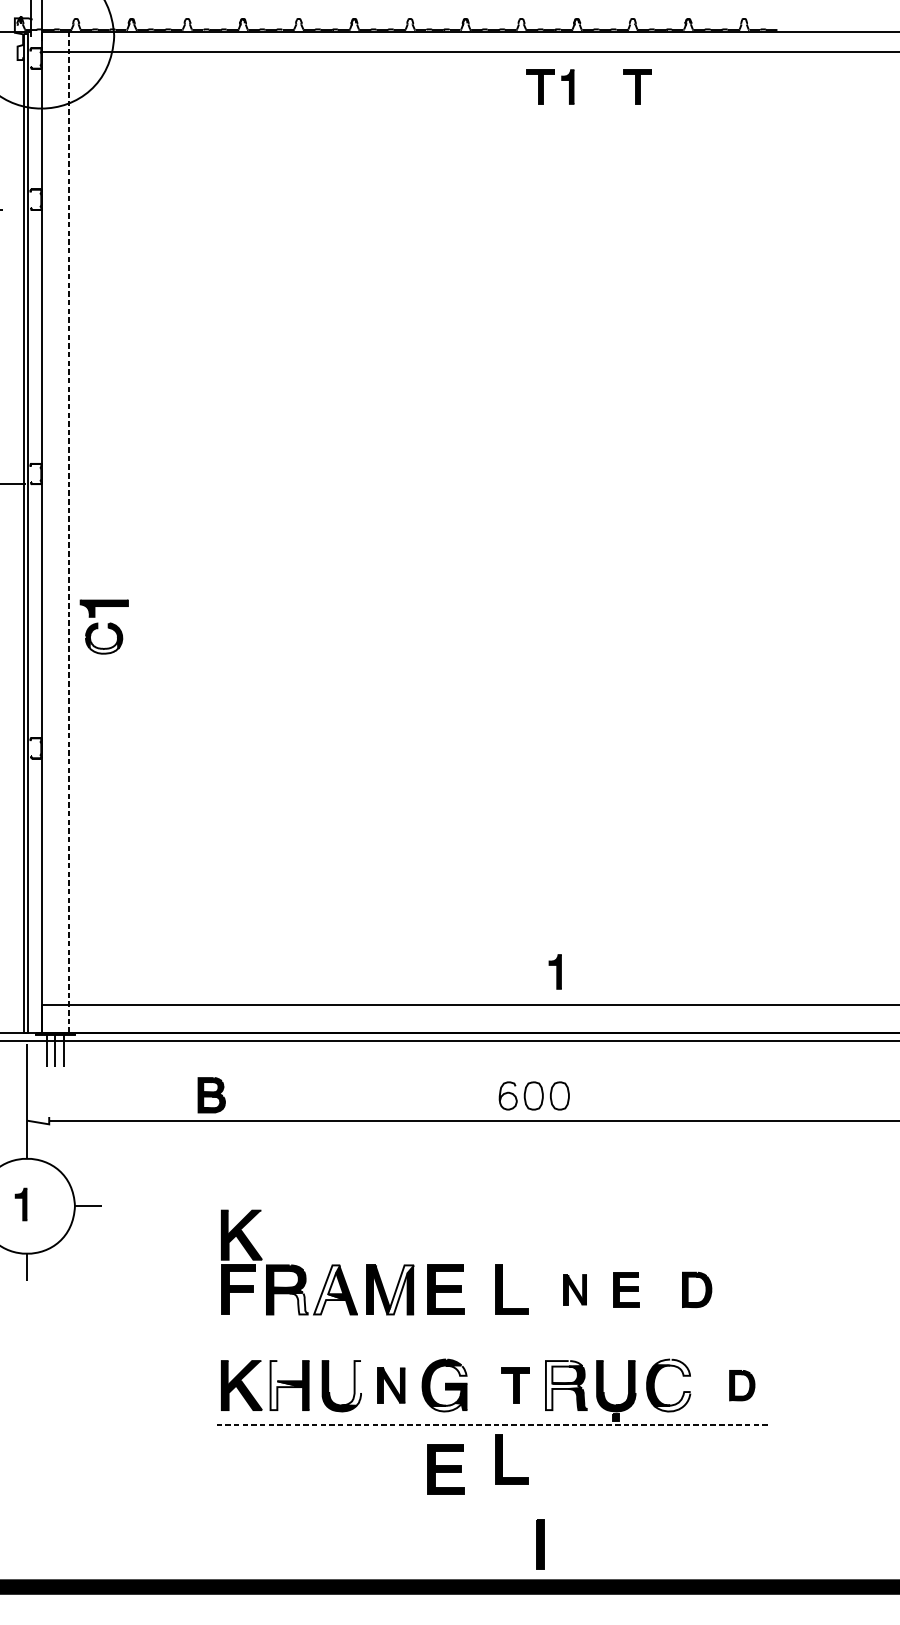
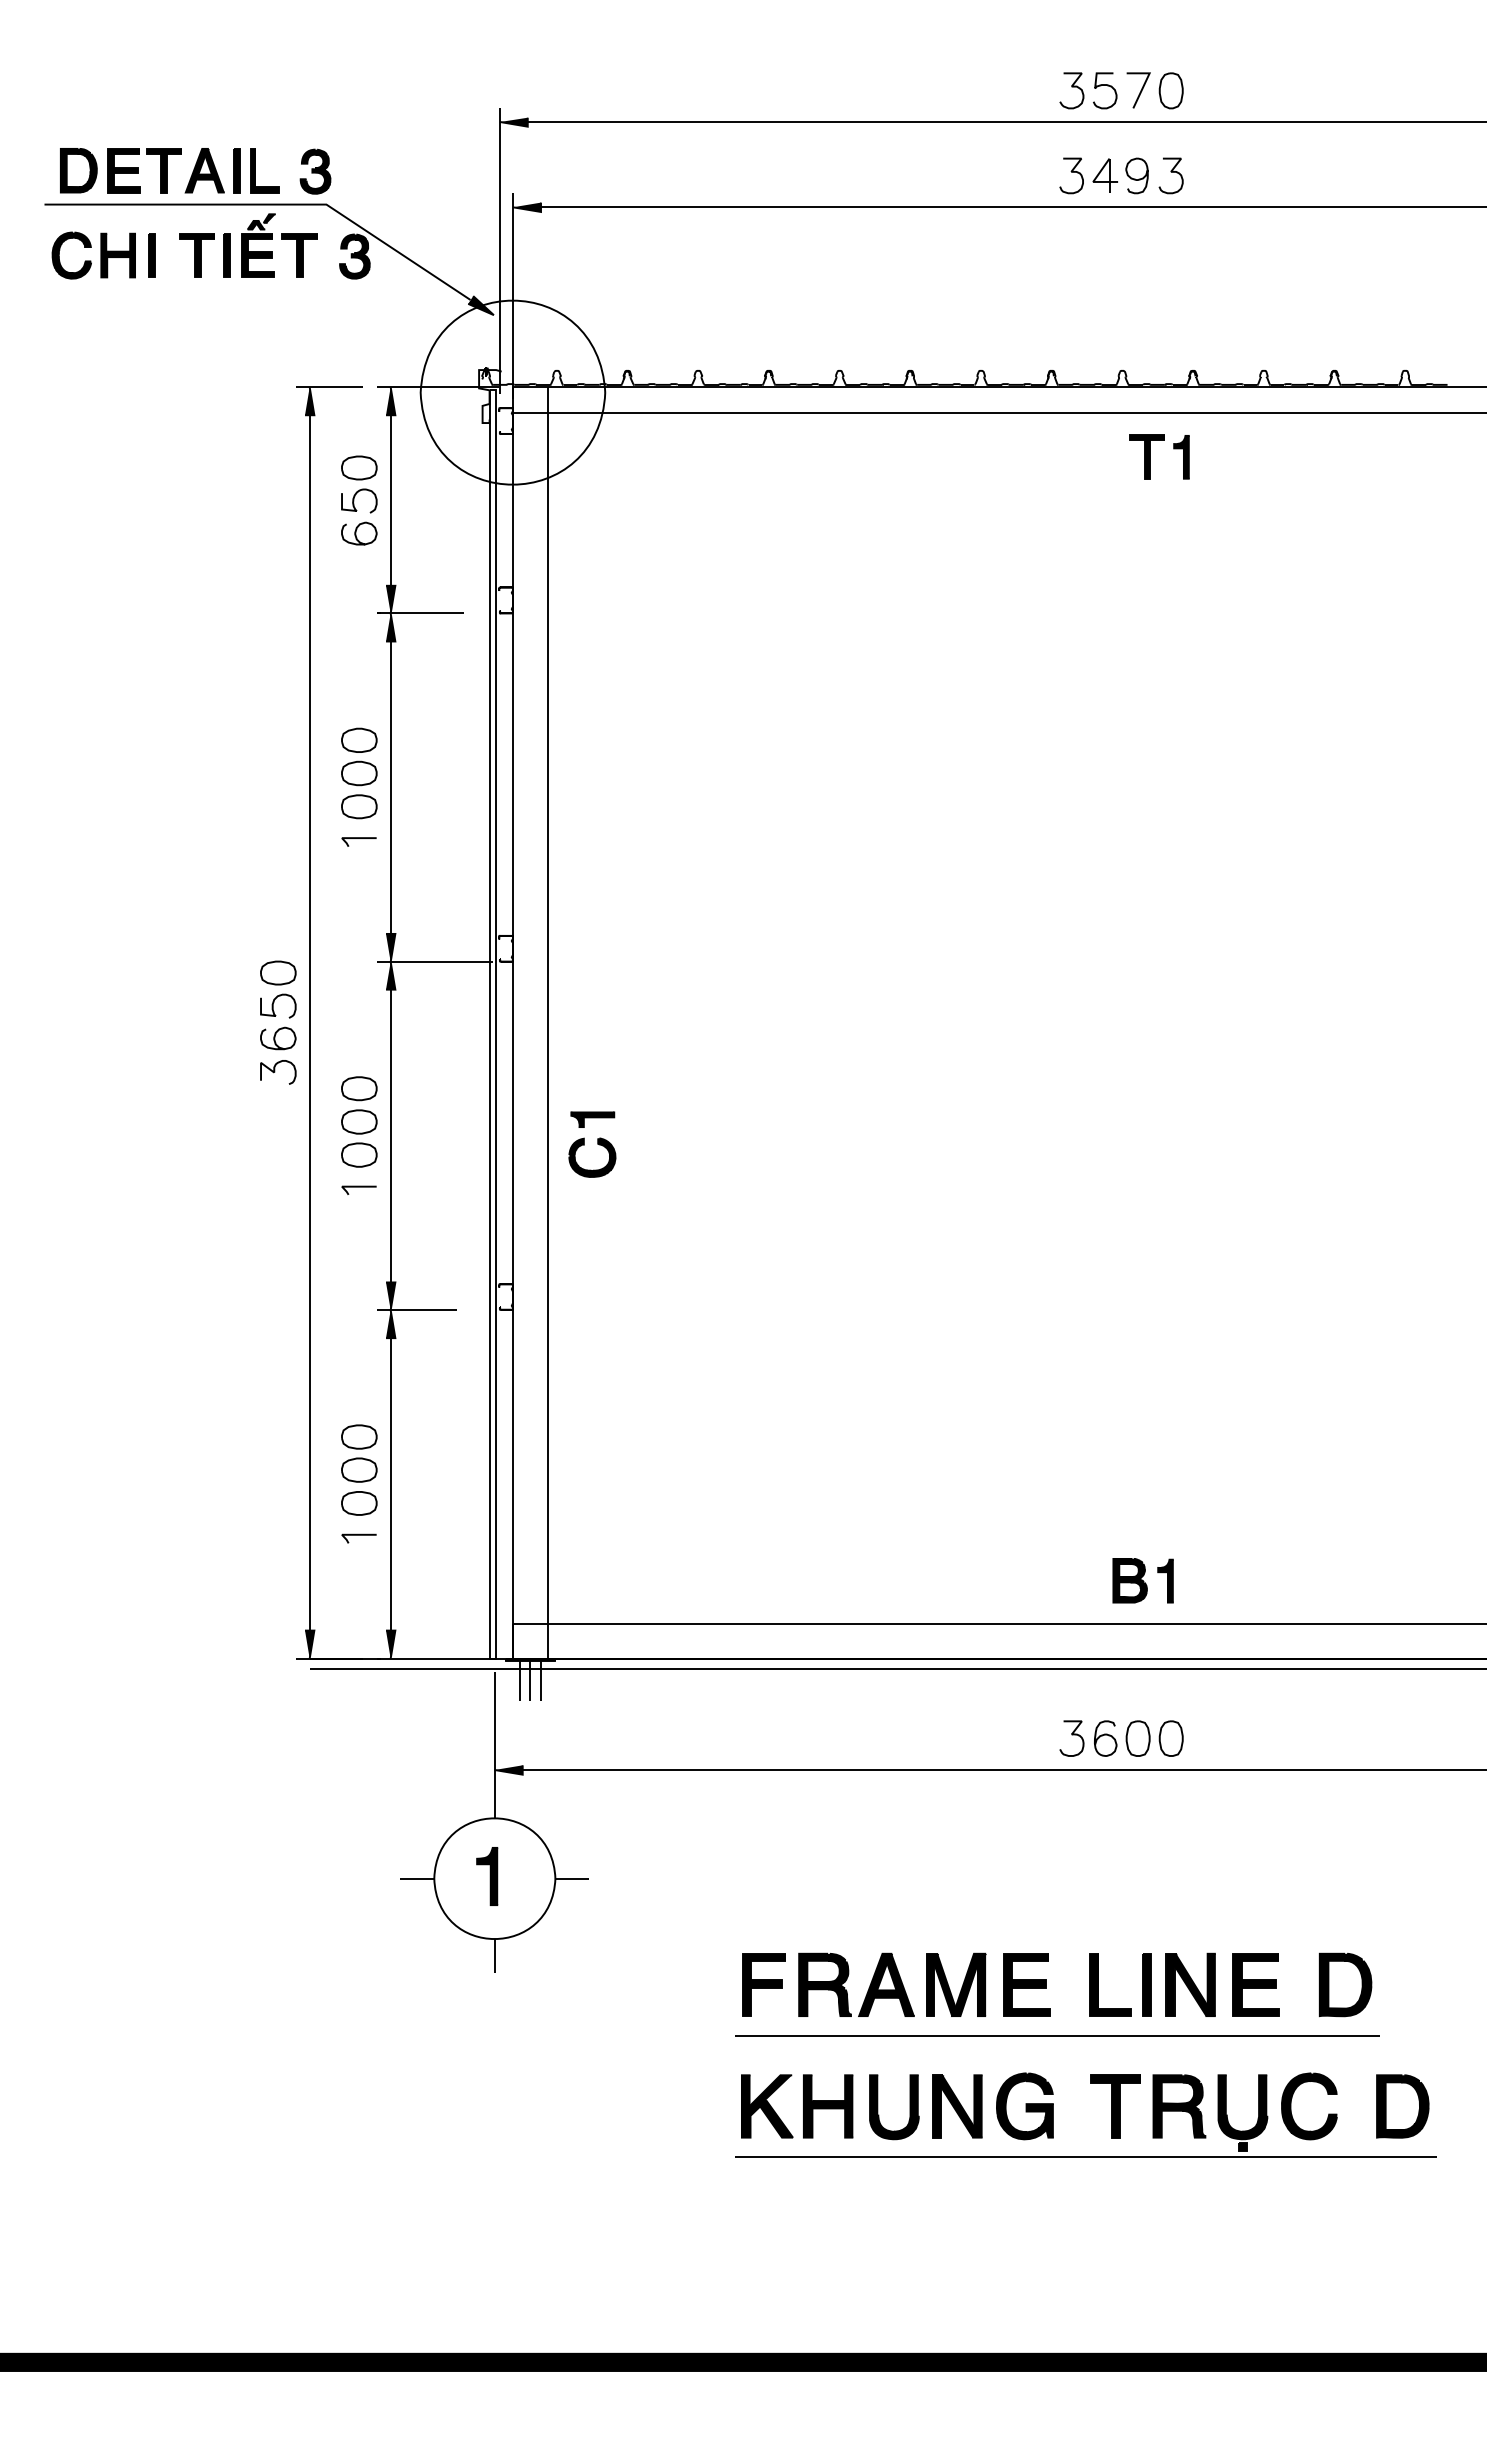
part: (637, 86) -> (1269, 456), removed
line: (69, 532) -> (548, 1022), dashed -> solid
part: (104, 608) -> (592, 1119), size x0.71
fill: (104, 645) -> (592, 1166), added
curve: (481, 1093) -> (1071, 1735), added
part: (211, 1095) -> (1129, 1580), moved
fill: (38, 1120) -> (508, 1769), added
part: (21, 1204) -> (487, 1876), size x1.43
part: (241, 1235) -> (767, 1915), removed
fill: (330, 1289) -> (879, 1984), added
fill: (401, 1289) -> (969, 1984), added
part: (575, 1289) -> (1190, 1984), size x1.67
part: (626, 1289) -> (1255, 1984), size x1.43
part: (697, 1289) -> (1345, 1984), size x1.43
fill: (298, 1303) -> (839, 2002), added
line: (470, 1329) -> (1057, 2035), added
fill: (672, 1367) -> (1314, 2083), added
fill: (456, 1369) -> (1039, 2086), added
fill: (350, 1383) -> (905, 2103), added
fill: (286, 1385) -> (824, 2106), added
part: (391, 1385) -> (957, 2106), size x1.43
part: (515, 1385) -> (1115, 2106), size x1.43
fill: (564, 1385) -> (1176, 2106), added
part: (741, 1385) -> (1402, 2106), size x1.67
fill: (672, 1401) -> (1314, 2126), added
fill: (445, 1406) -> (1026, 2133), added
line: (493, 1425) -> (1086, 2157), dashed -> solid
part: (502, 1458) -> (1098, 2199), removed
part: (445, 1469) -> (1026, 2212), removed
part: (540, 1543) -> (1146, 1984), moved

